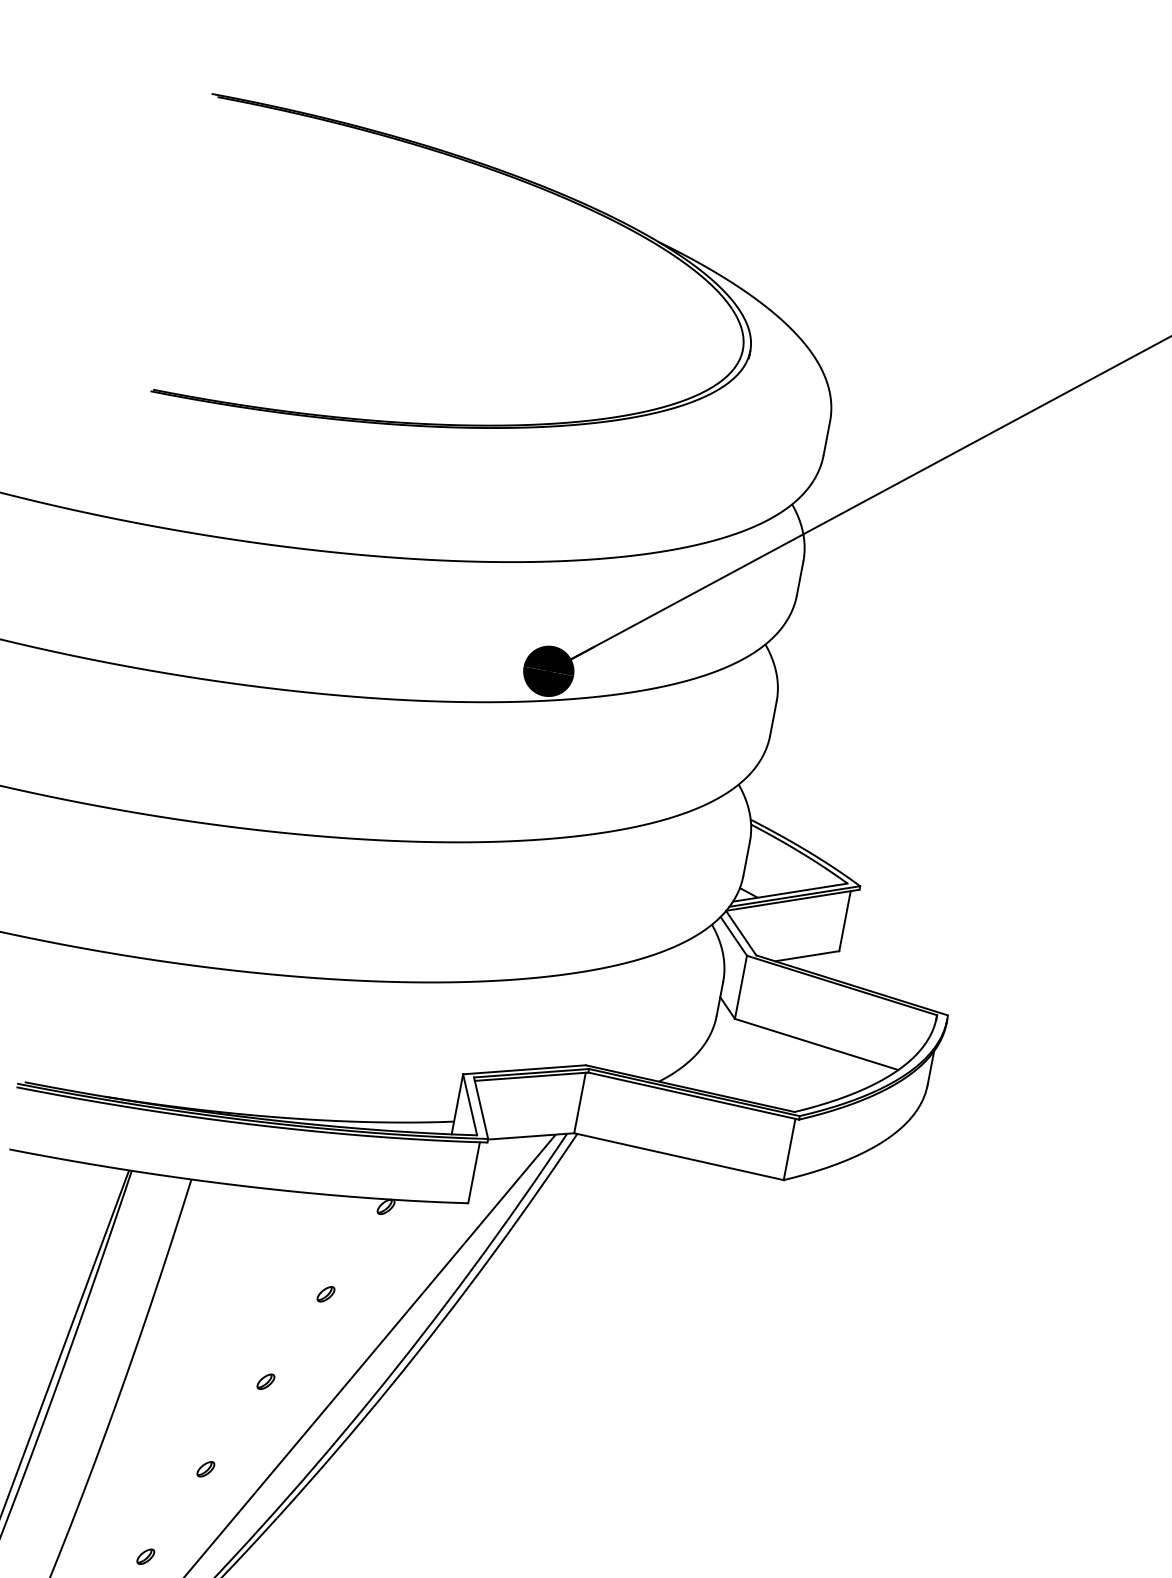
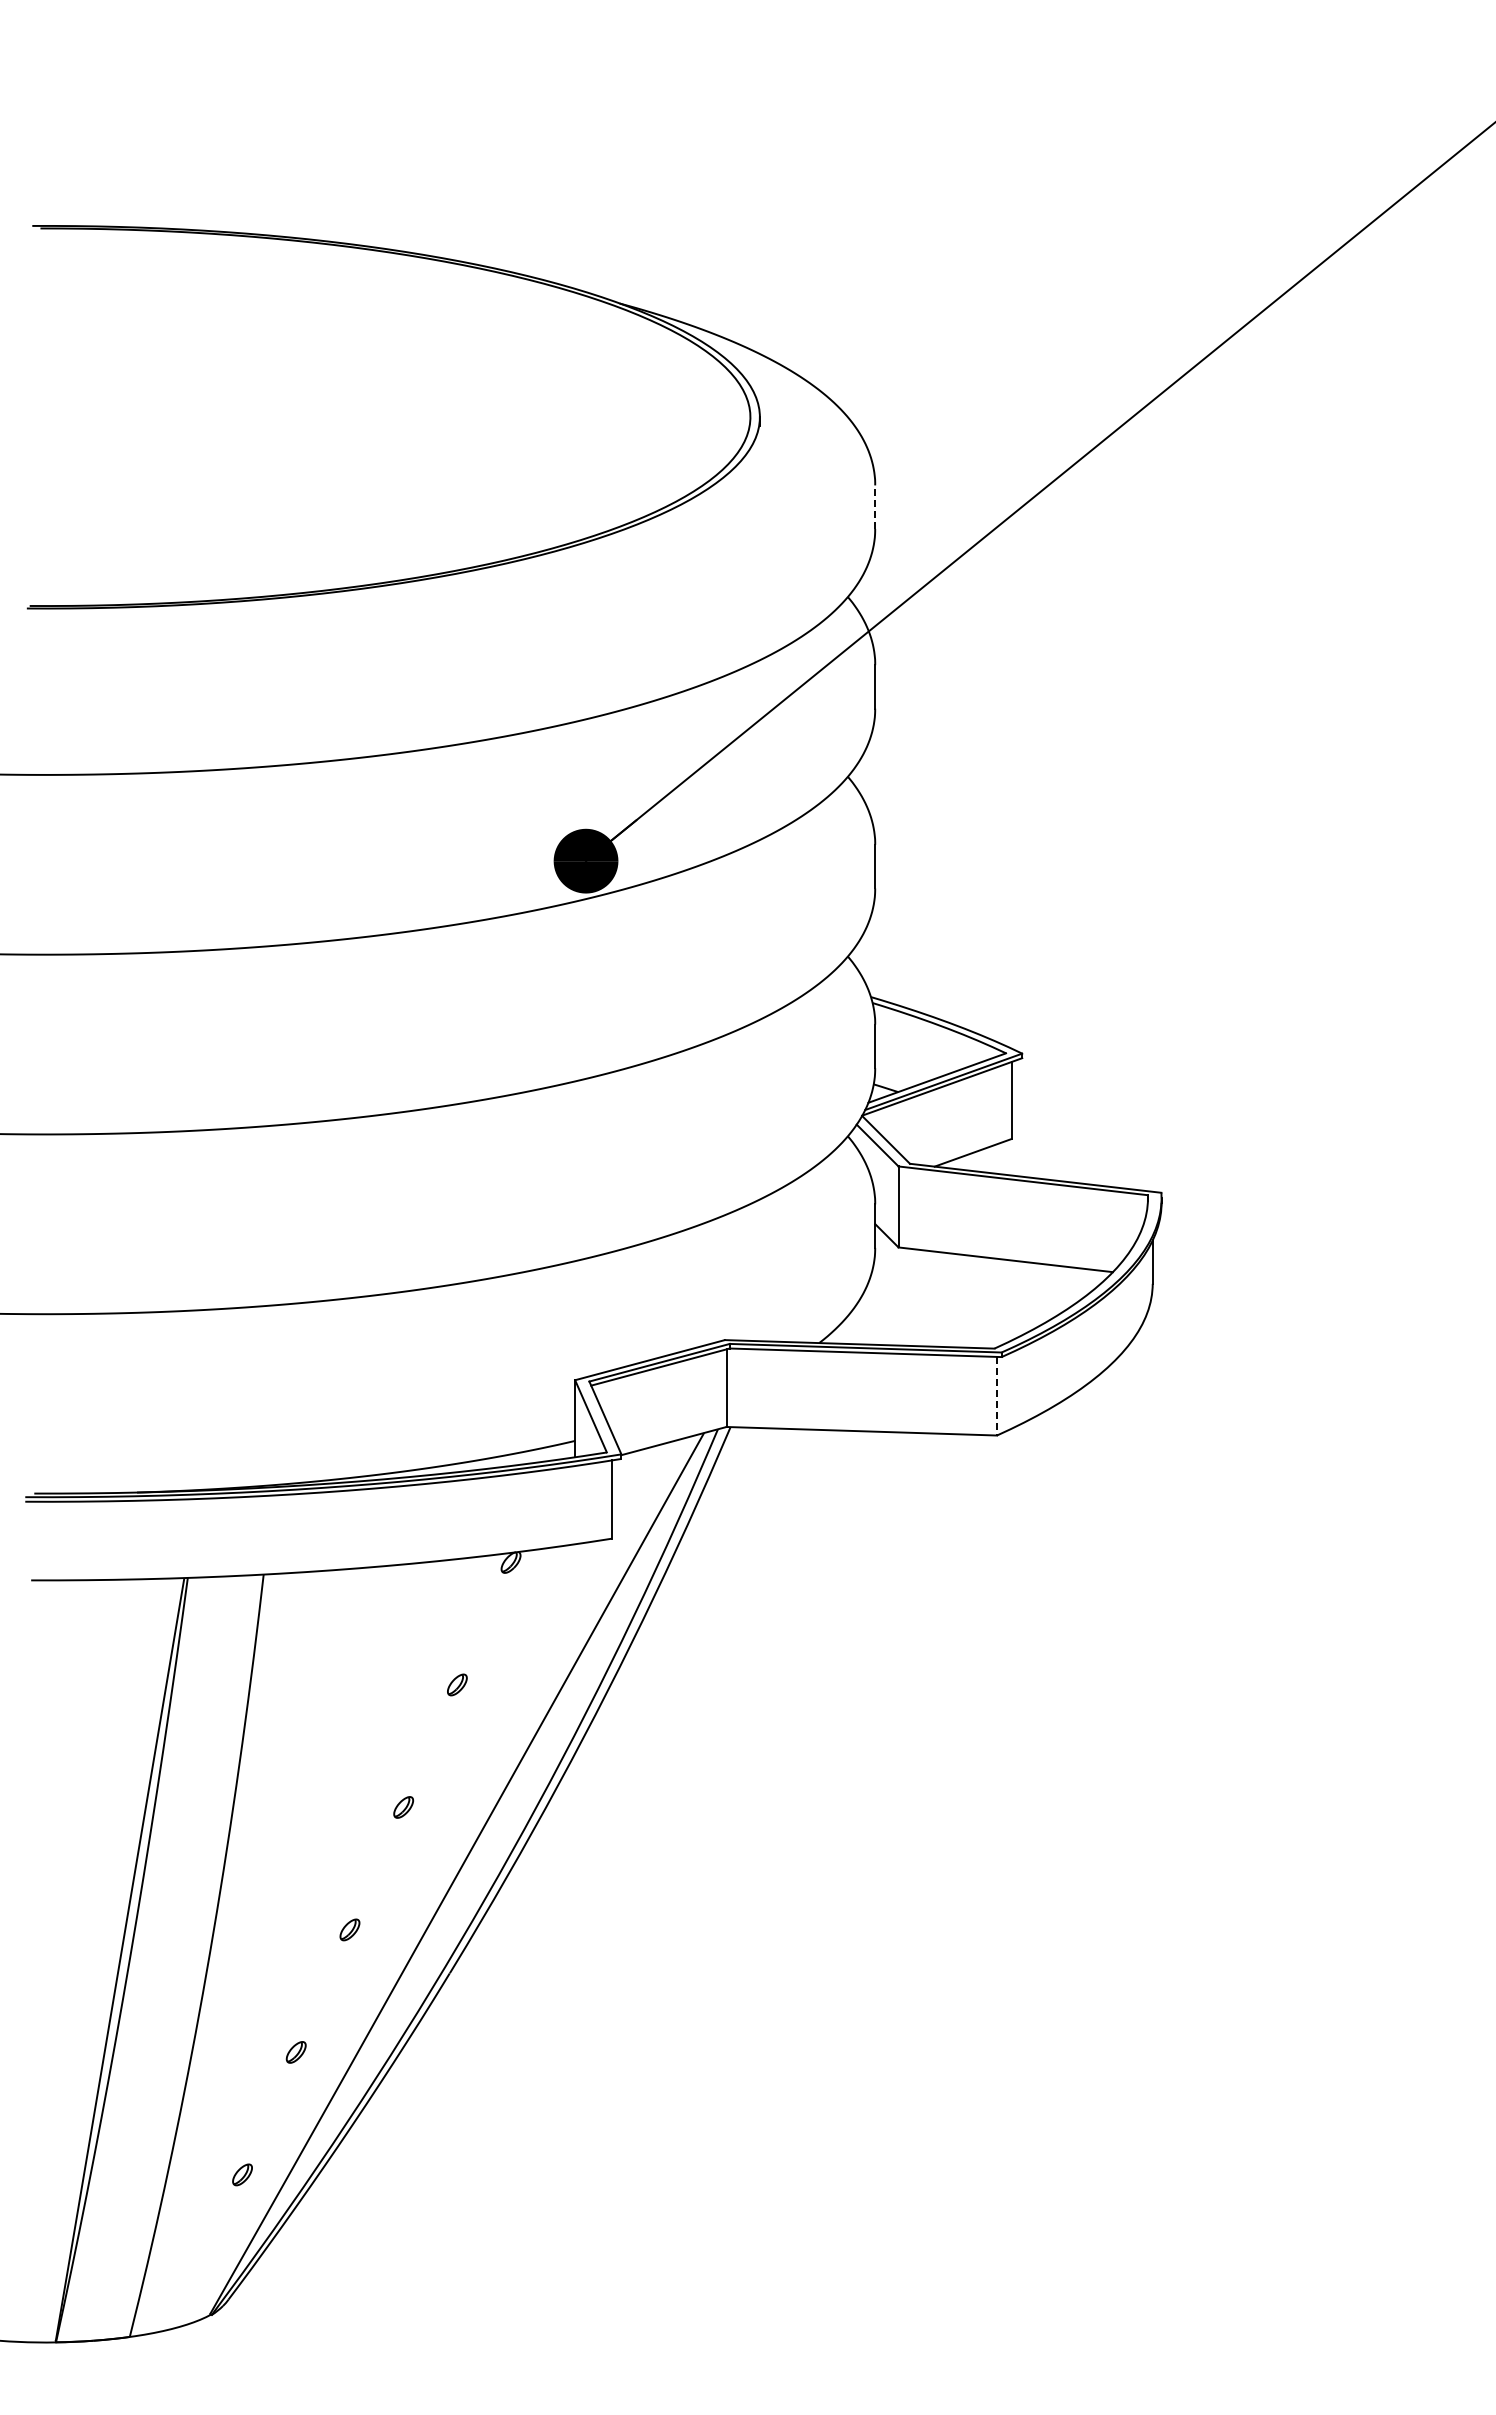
line: (827, 438) -> (875, 507), solid -> dashed
line: (789, 1149) -> (997, 1396), solid -> dashed

